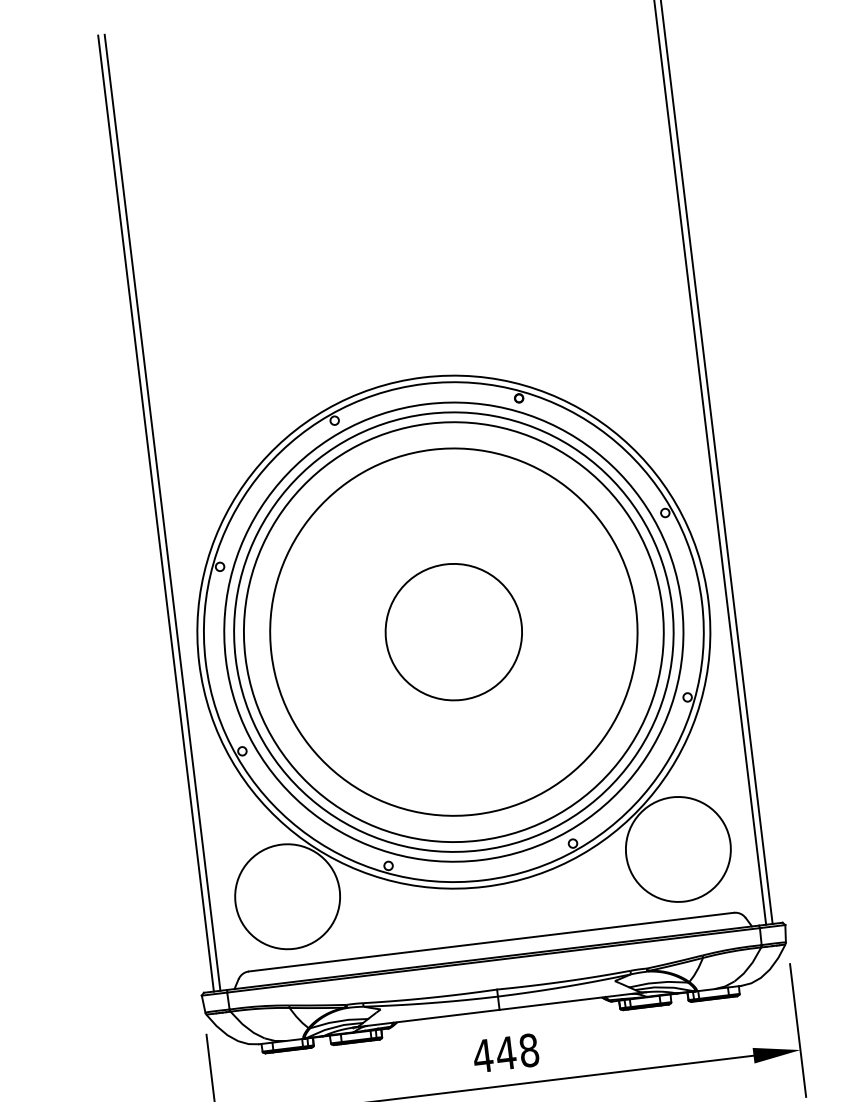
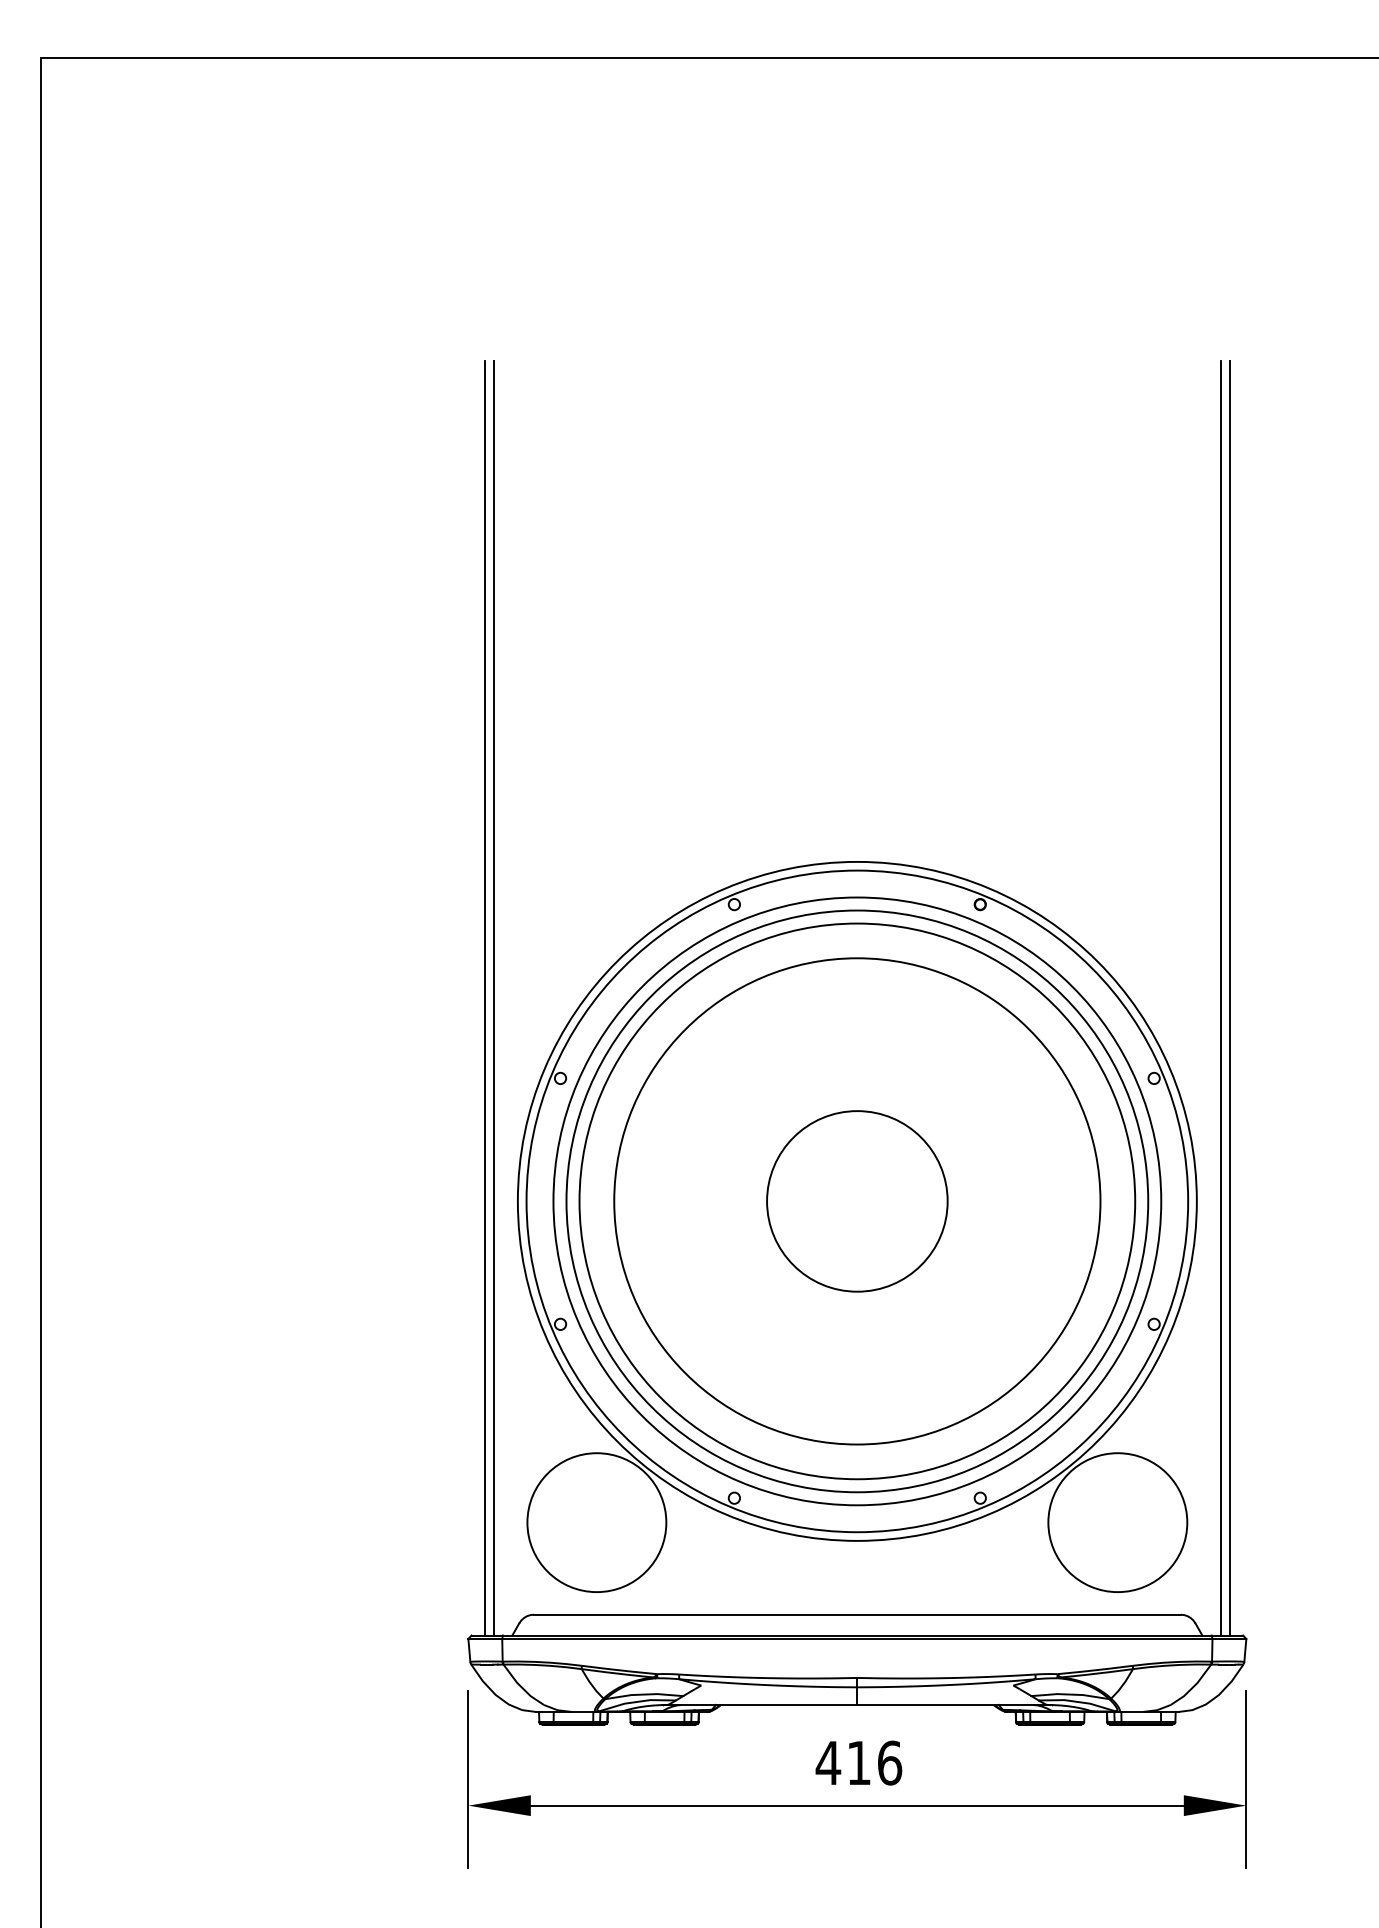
text: (517, 1051) -> (874, 1762), 448 -> 416

